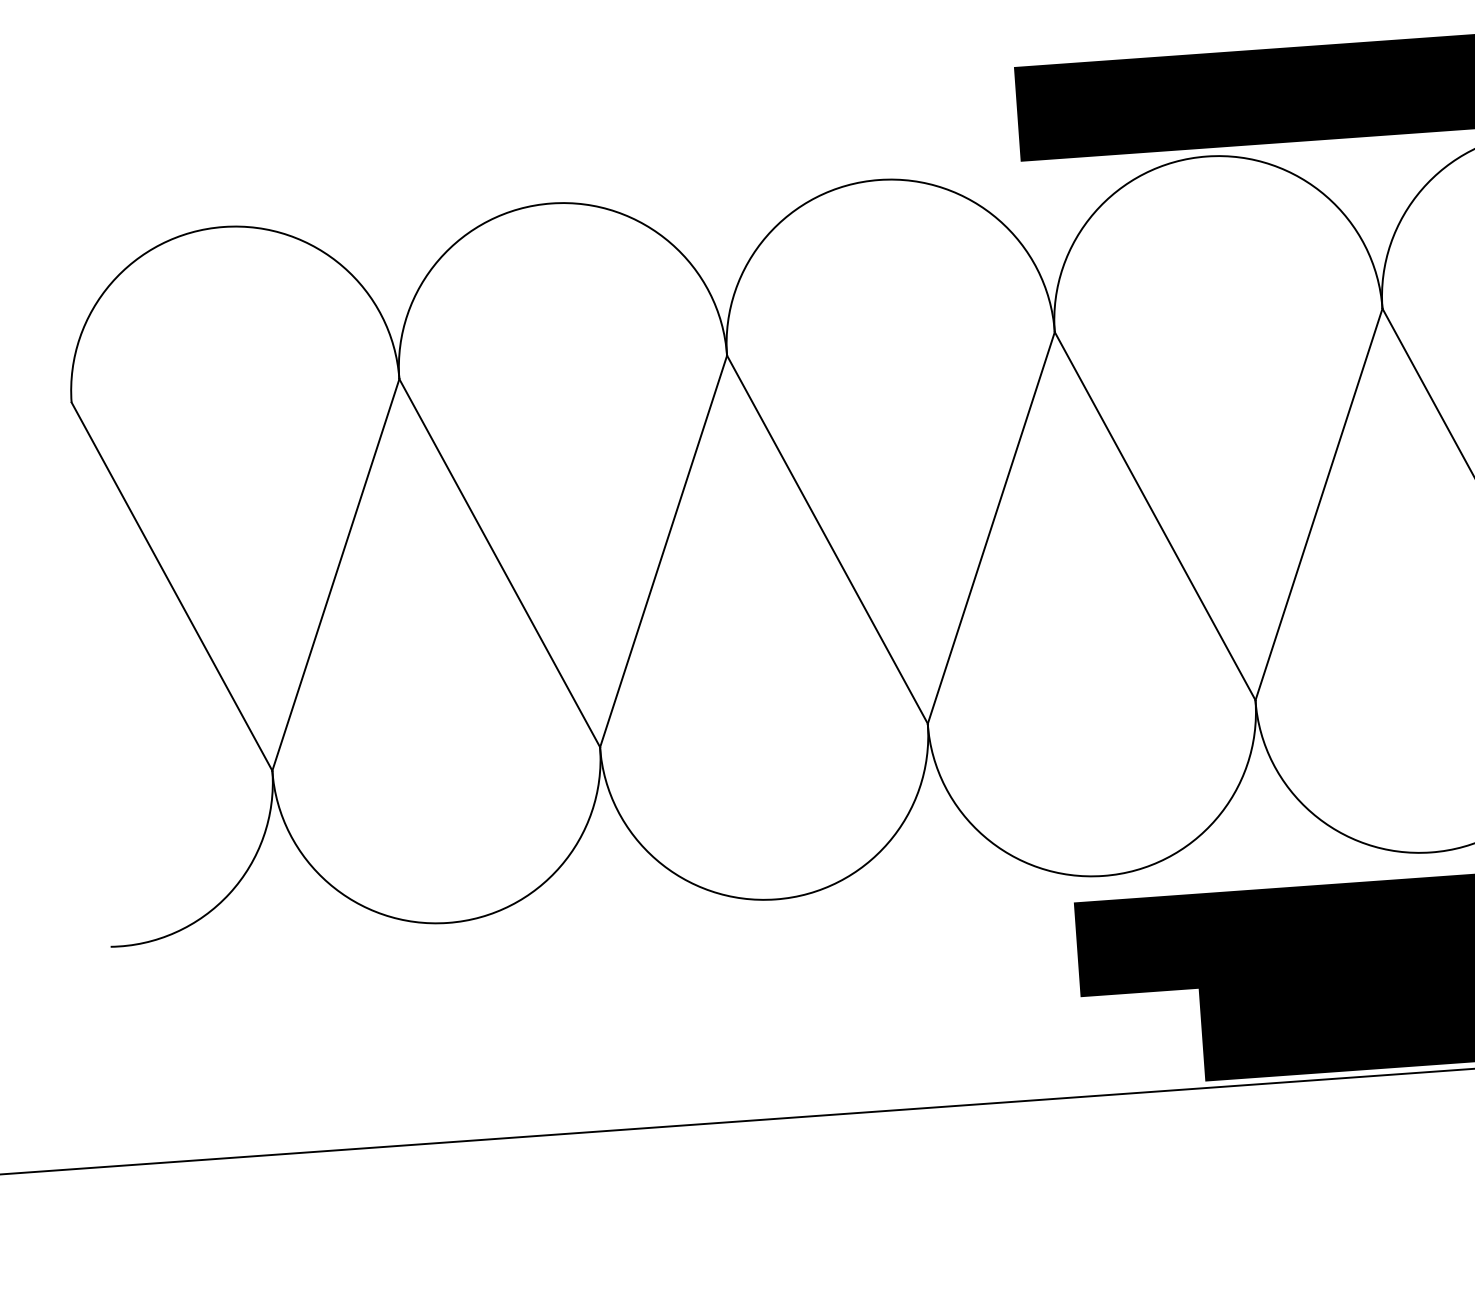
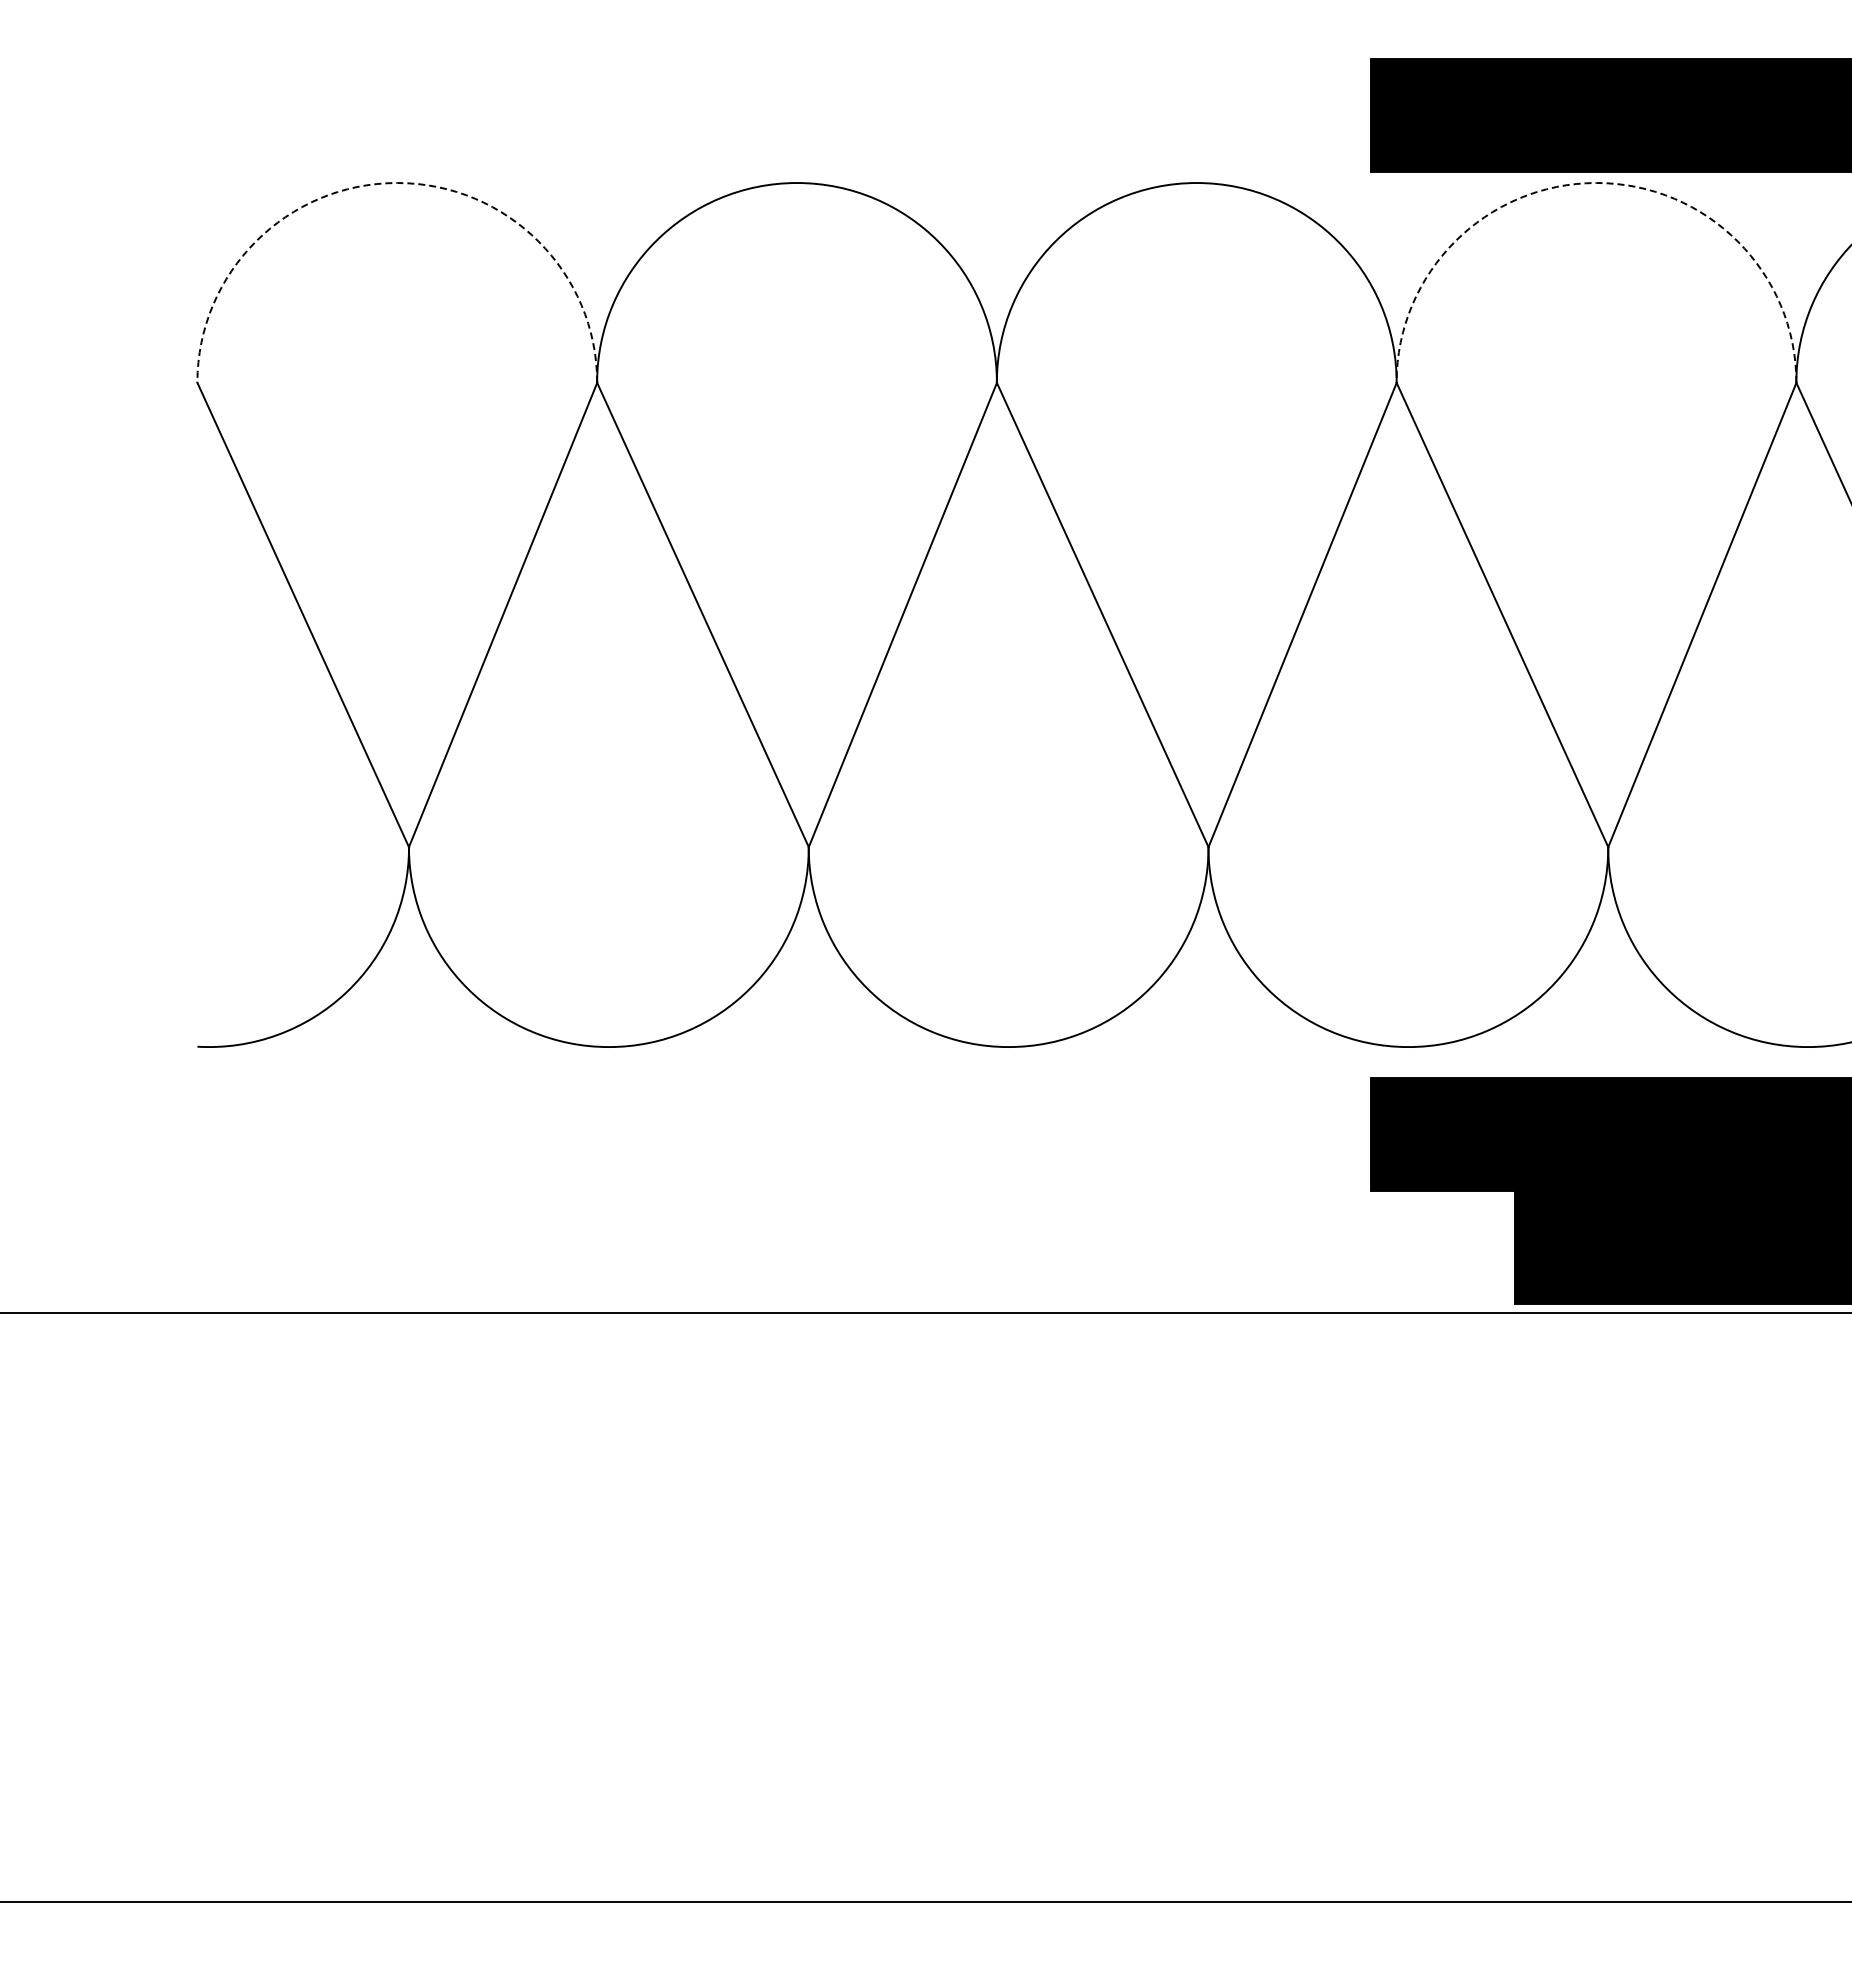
arc: (1206, 156) -> (1596, 183), solid -> dashed
arc: (223, 227) -> (397, 183), solid -> dashed

